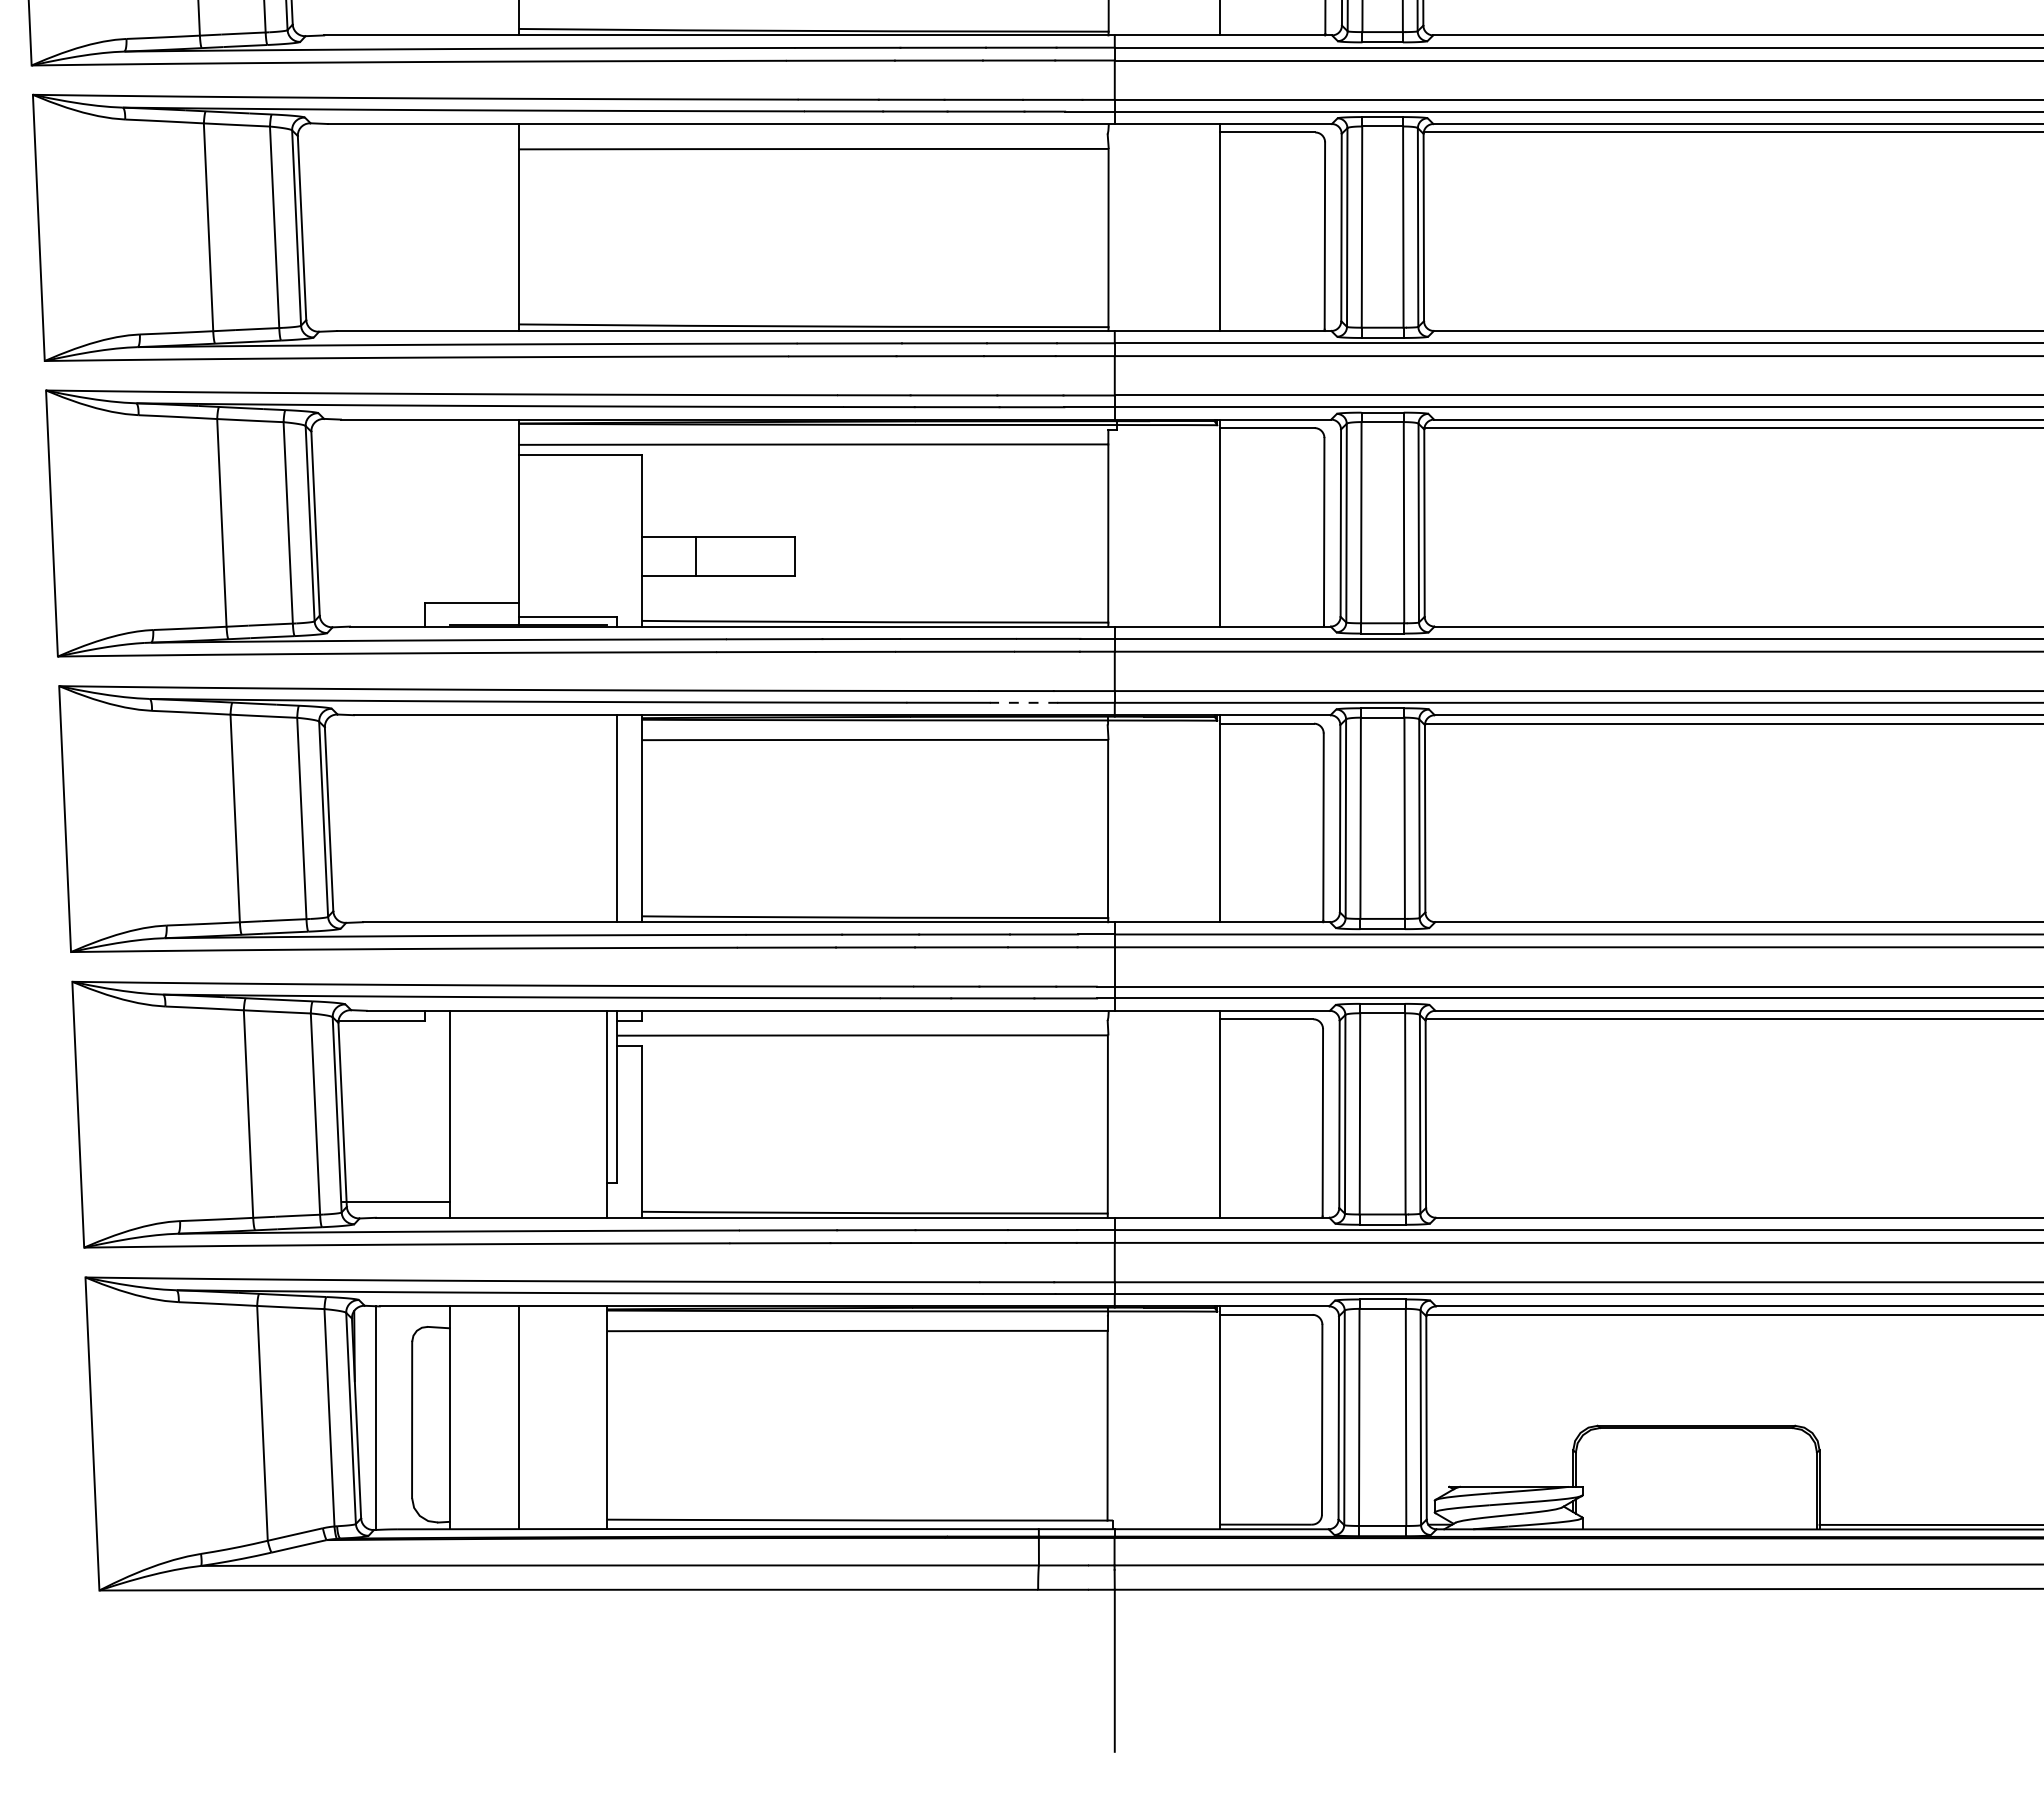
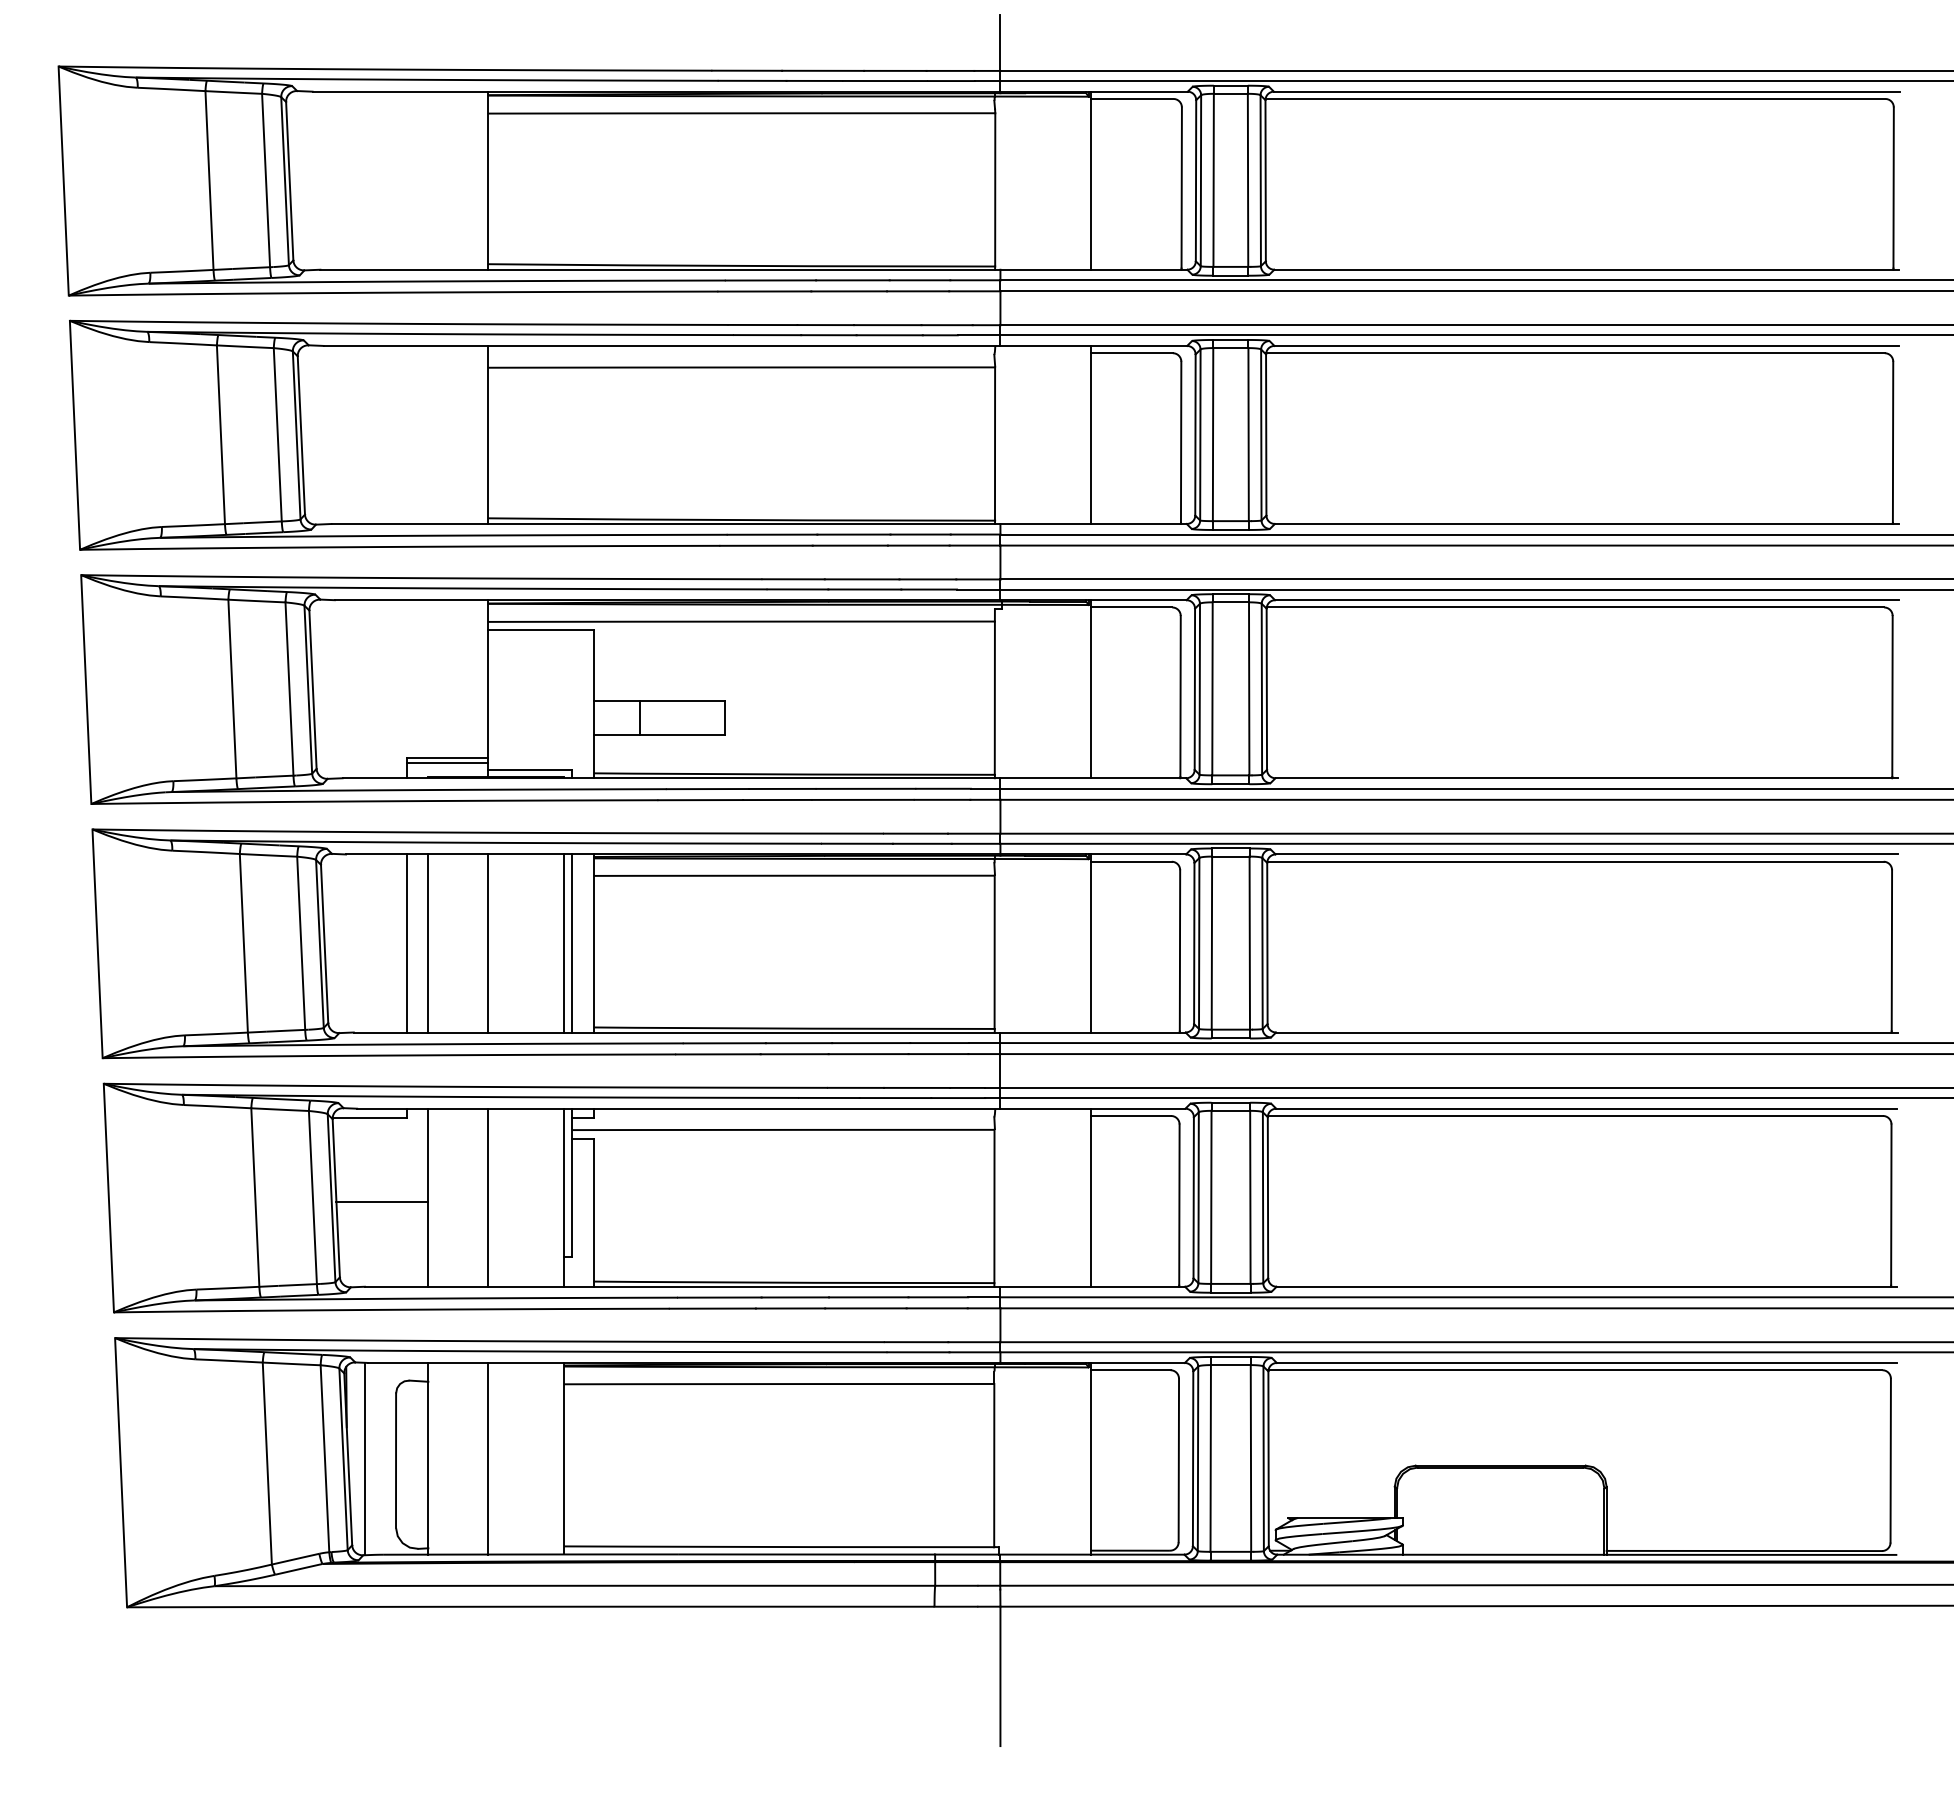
line: (471, 609) -> (447, 763), added
line: (1023, 702) -> (921, 843), dashed -> solid
line: (425, 818) -> (407, 943), added
line: (449, 818) -> (428, 943), added
line: (518, 818) -> (487, 943), added
line: (606, 818) -> (563, 943), added
line: (518, 1114) -> (487, 1197), added
line: (396, 1202) -> (382, 1202), moved

